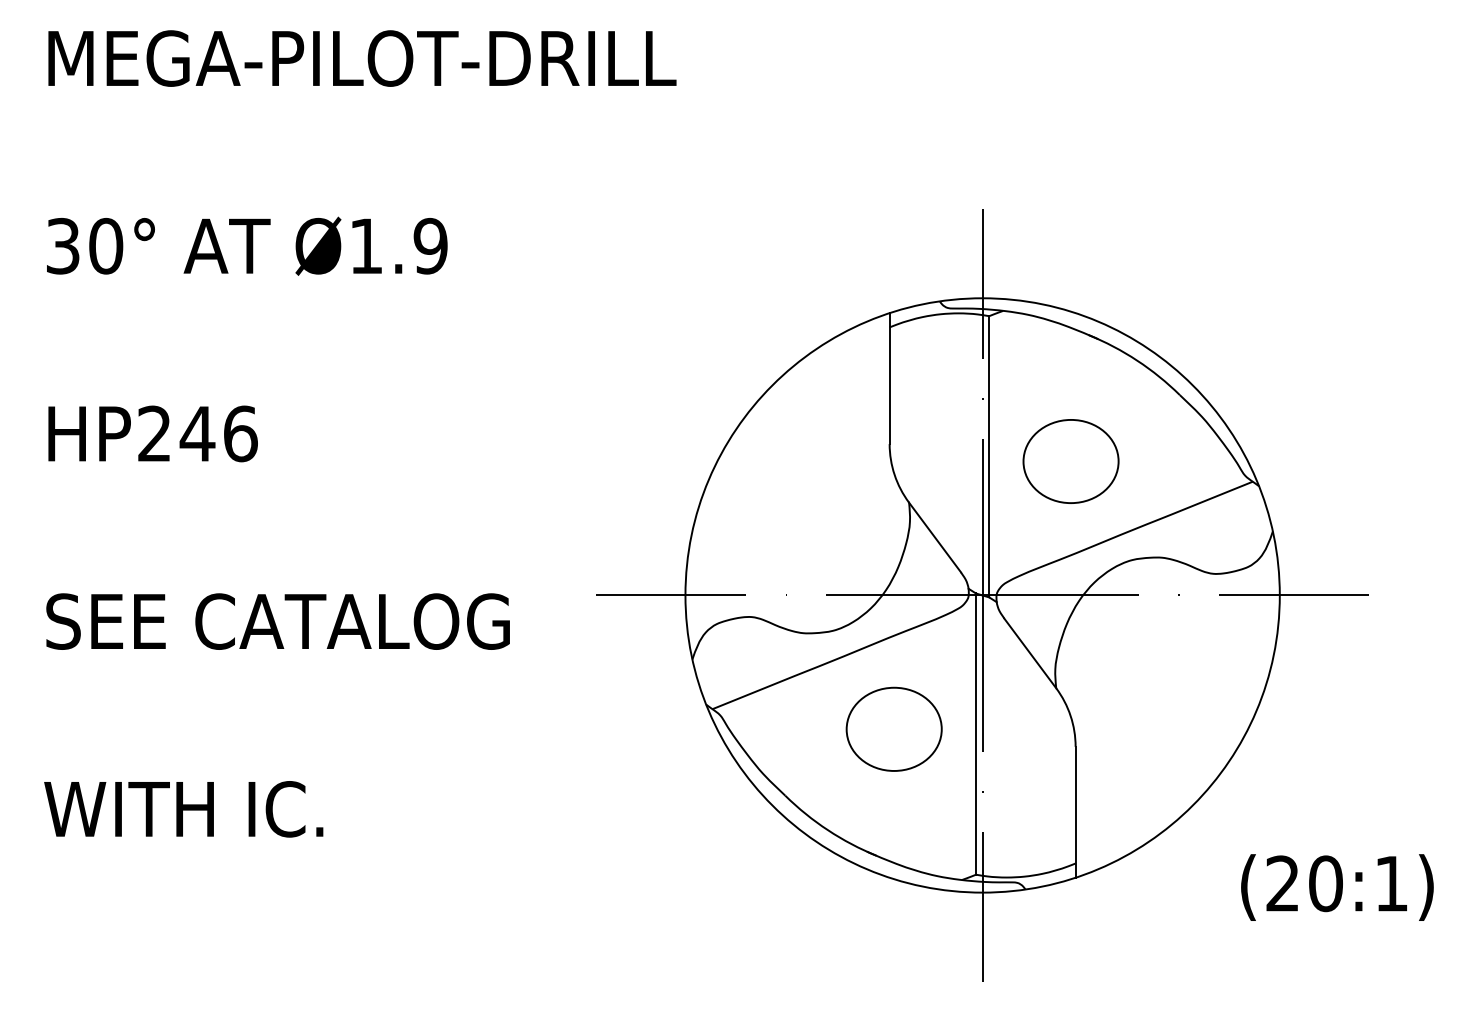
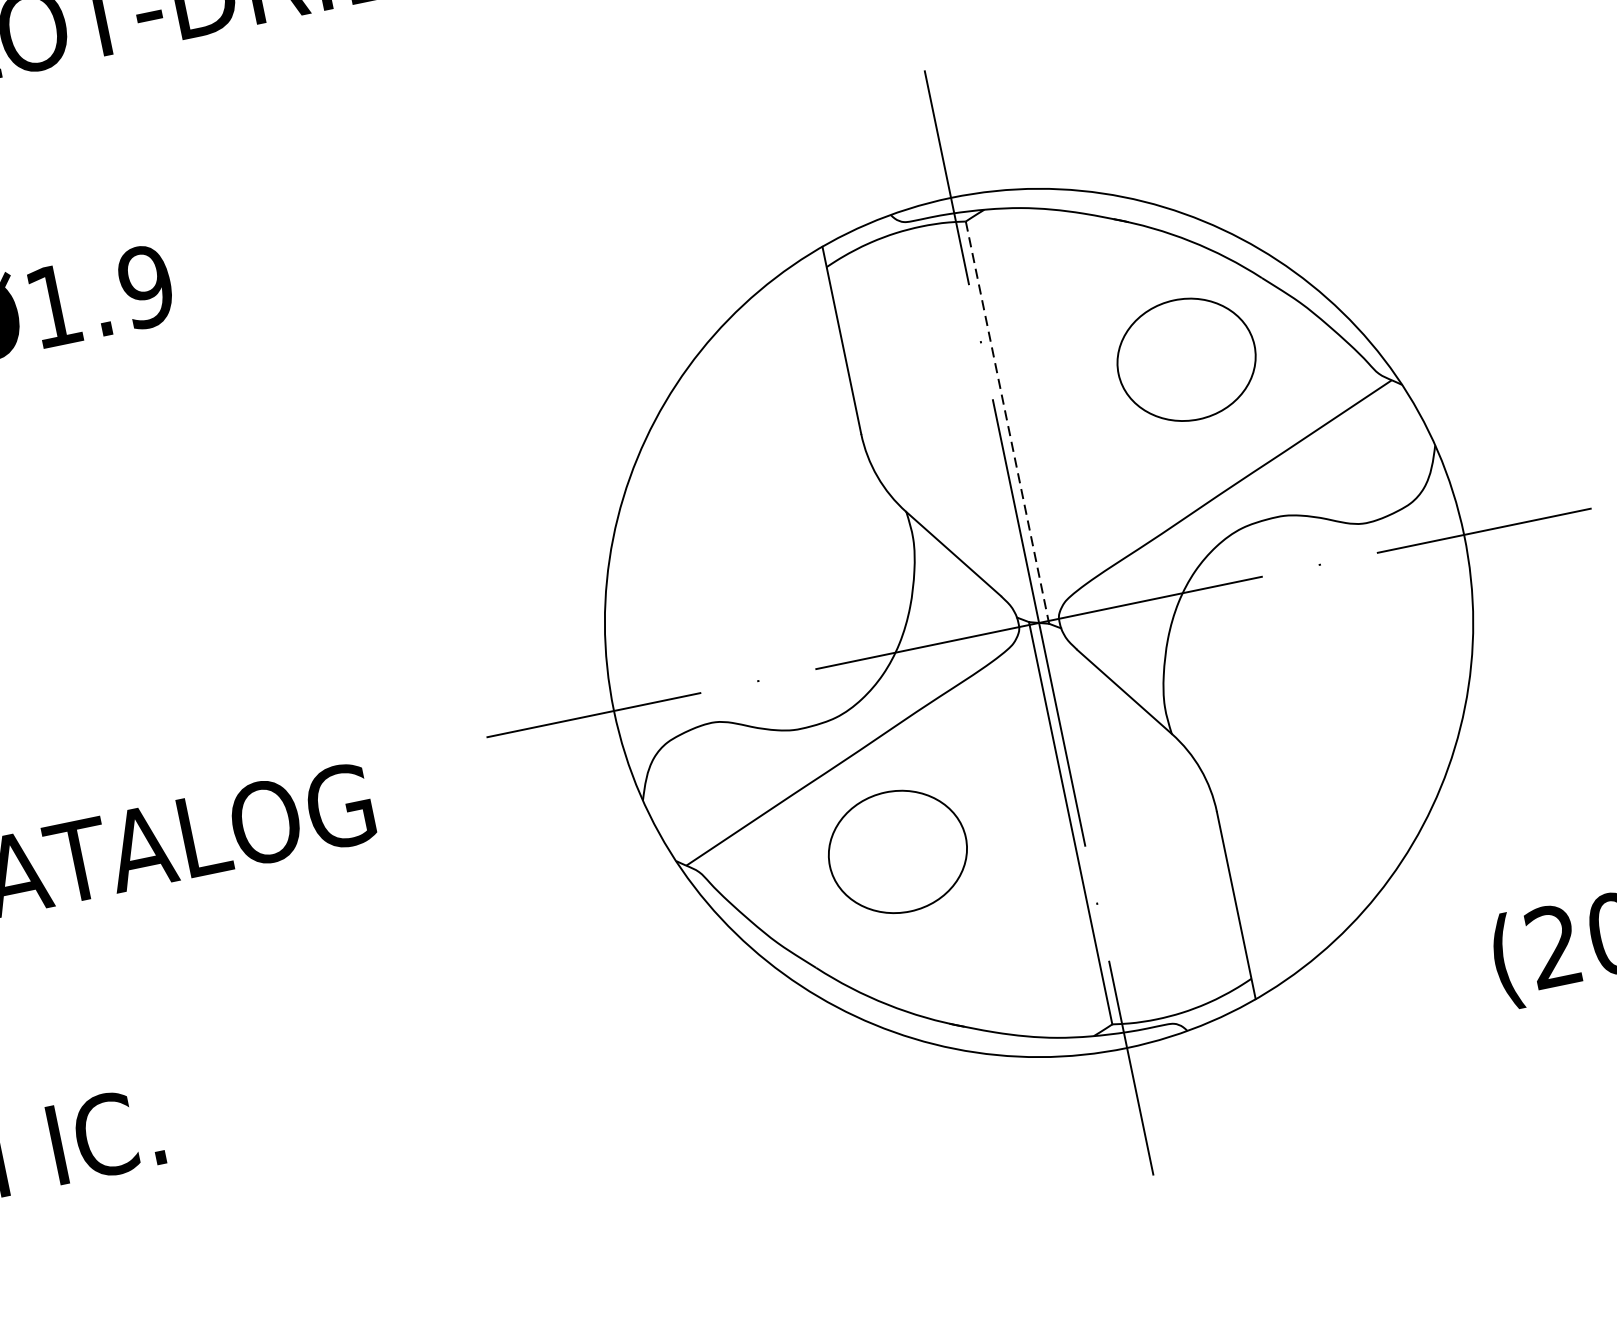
line: (989, 456) -> (1007, 422), solid -> dashed
part: (1070, 461) -> (1185, 359), moved
part: (893, 728) -> (896, 850), moved

